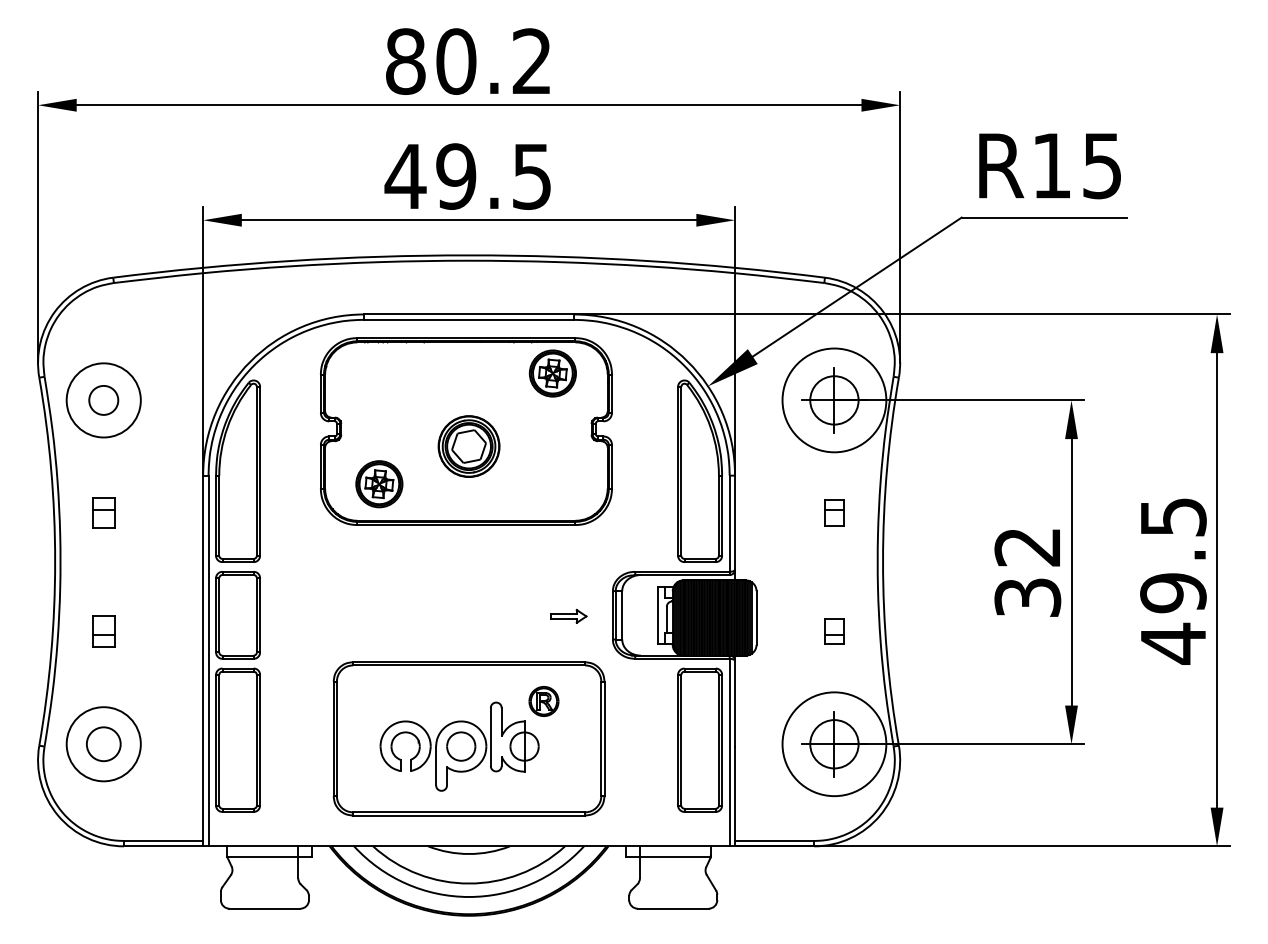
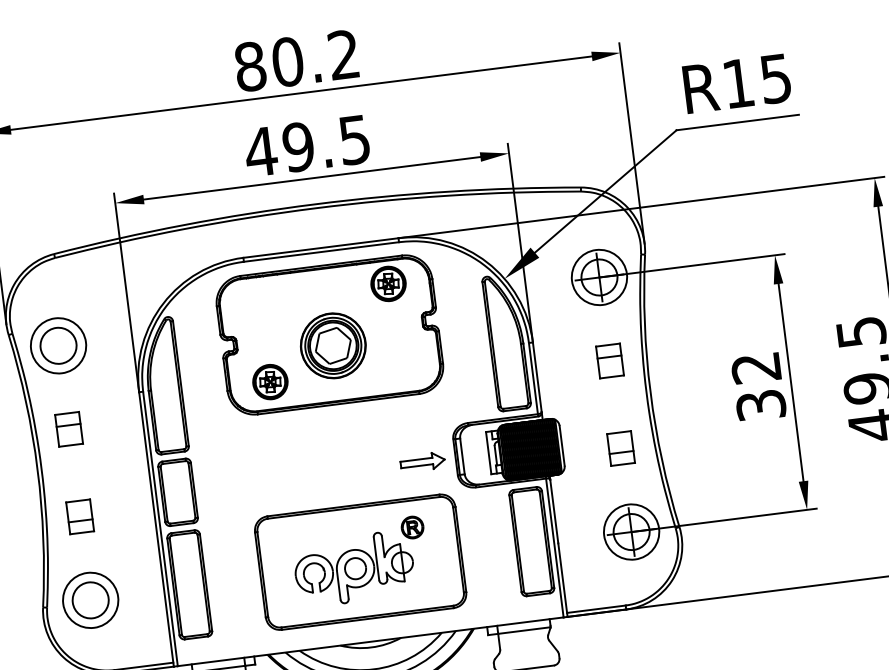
circle: (103, 400) -> (58, 345), size x1.67
circle: (834, 400) -> (599, 277), size x0.71
part: (468, 446) -> (332, 345), size x1.43
part: (103, 513) -> (68, 429), size x1.43
part: (834, 513) -> (610, 361), size x1.67
part: (568, 616) -> (422, 462), size x1.67
part: (103, 631) -> (79, 516), size x1.43
part: (834, 631) -> (621, 448), size x1.67
circle: (103, 744) -> (90, 600), size x1.43
circle: (834, 744) -> (631, 532), size x0.71

